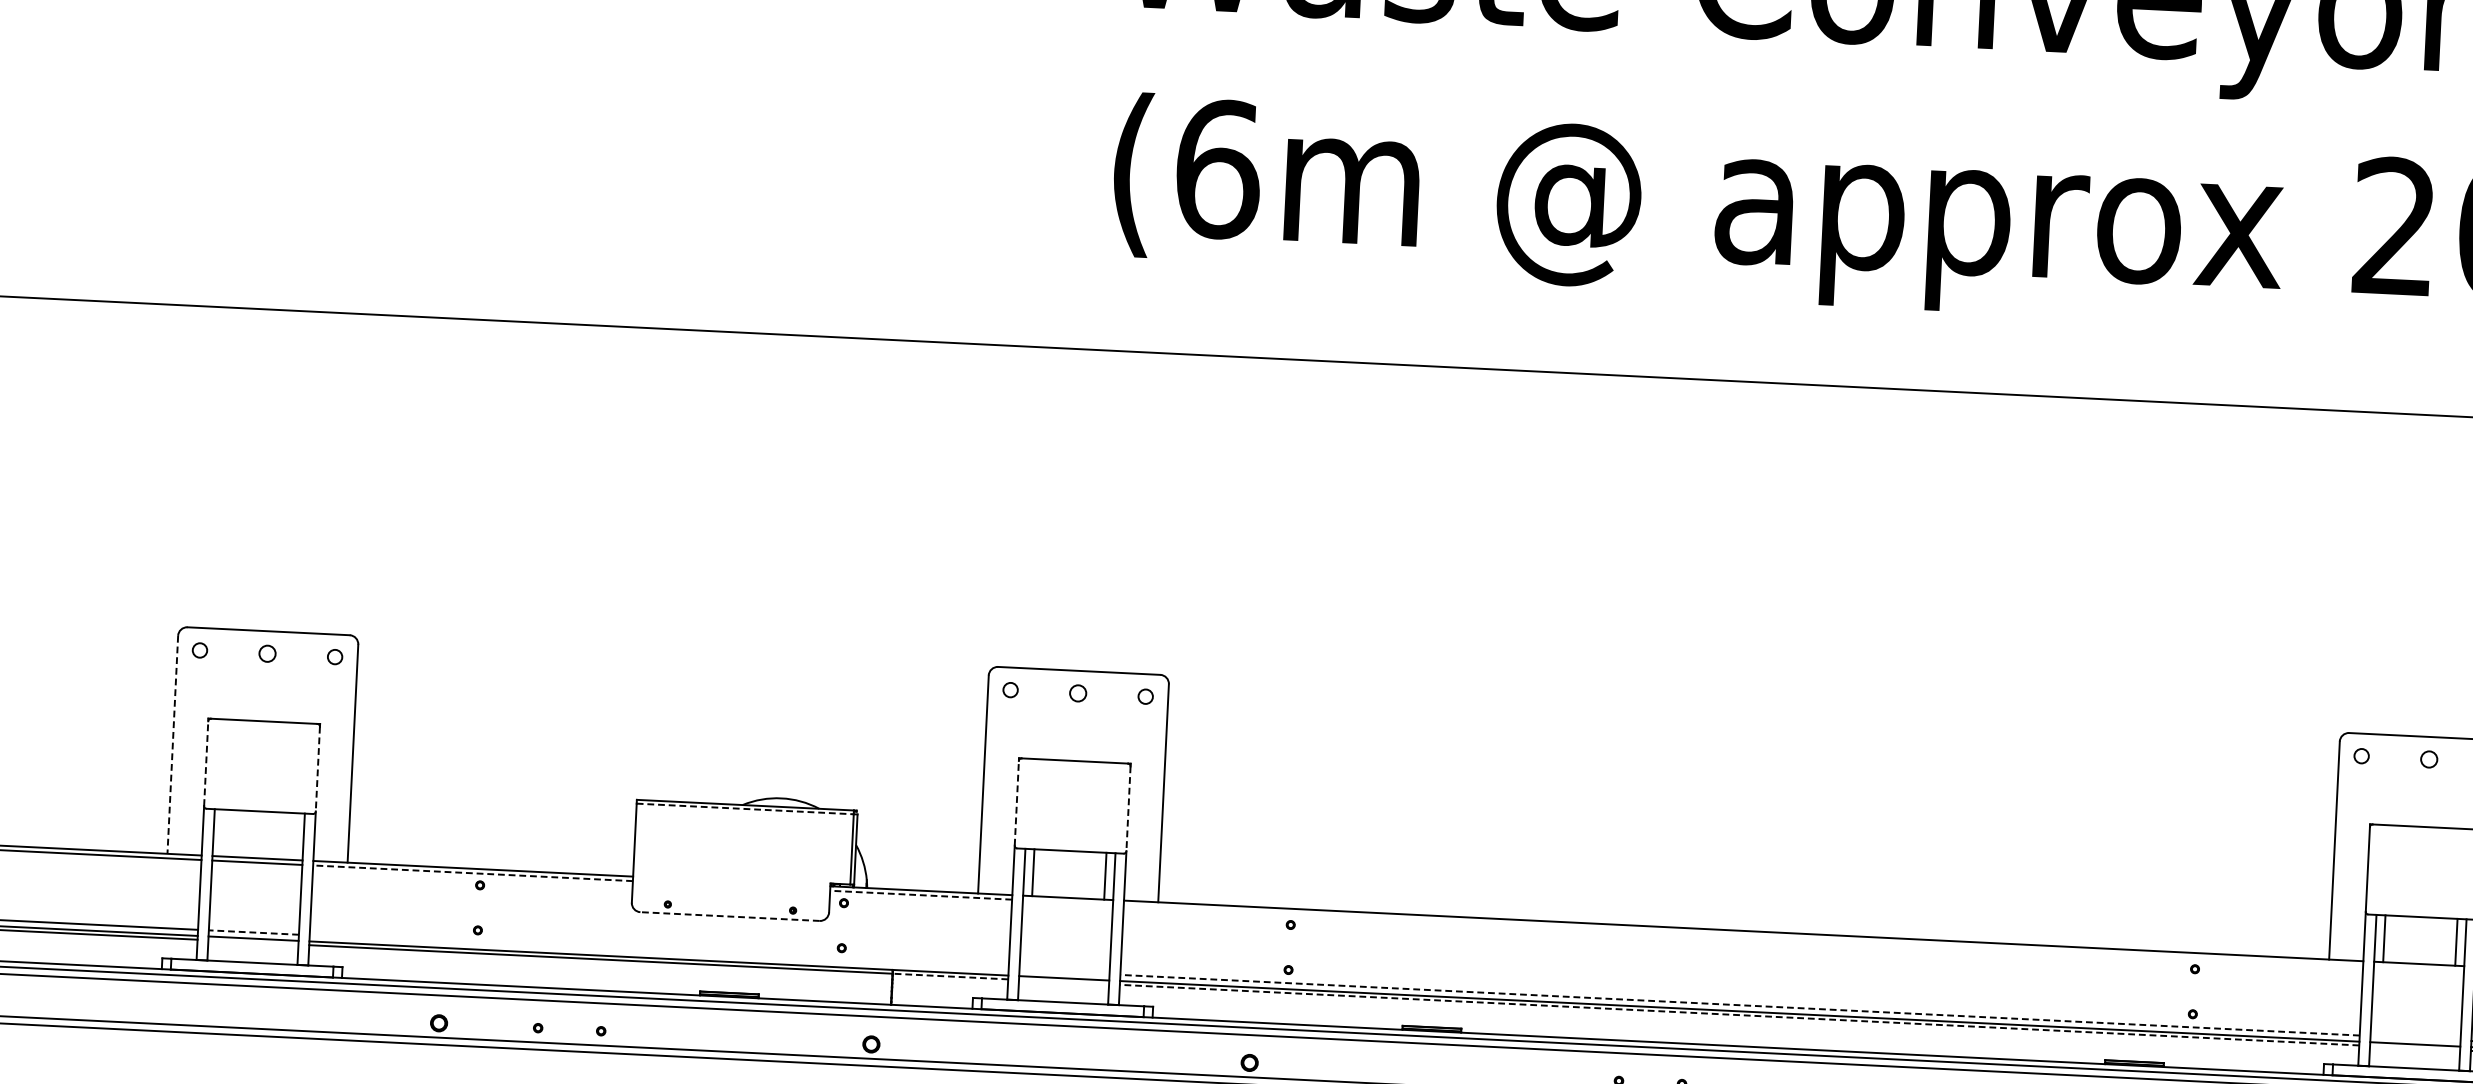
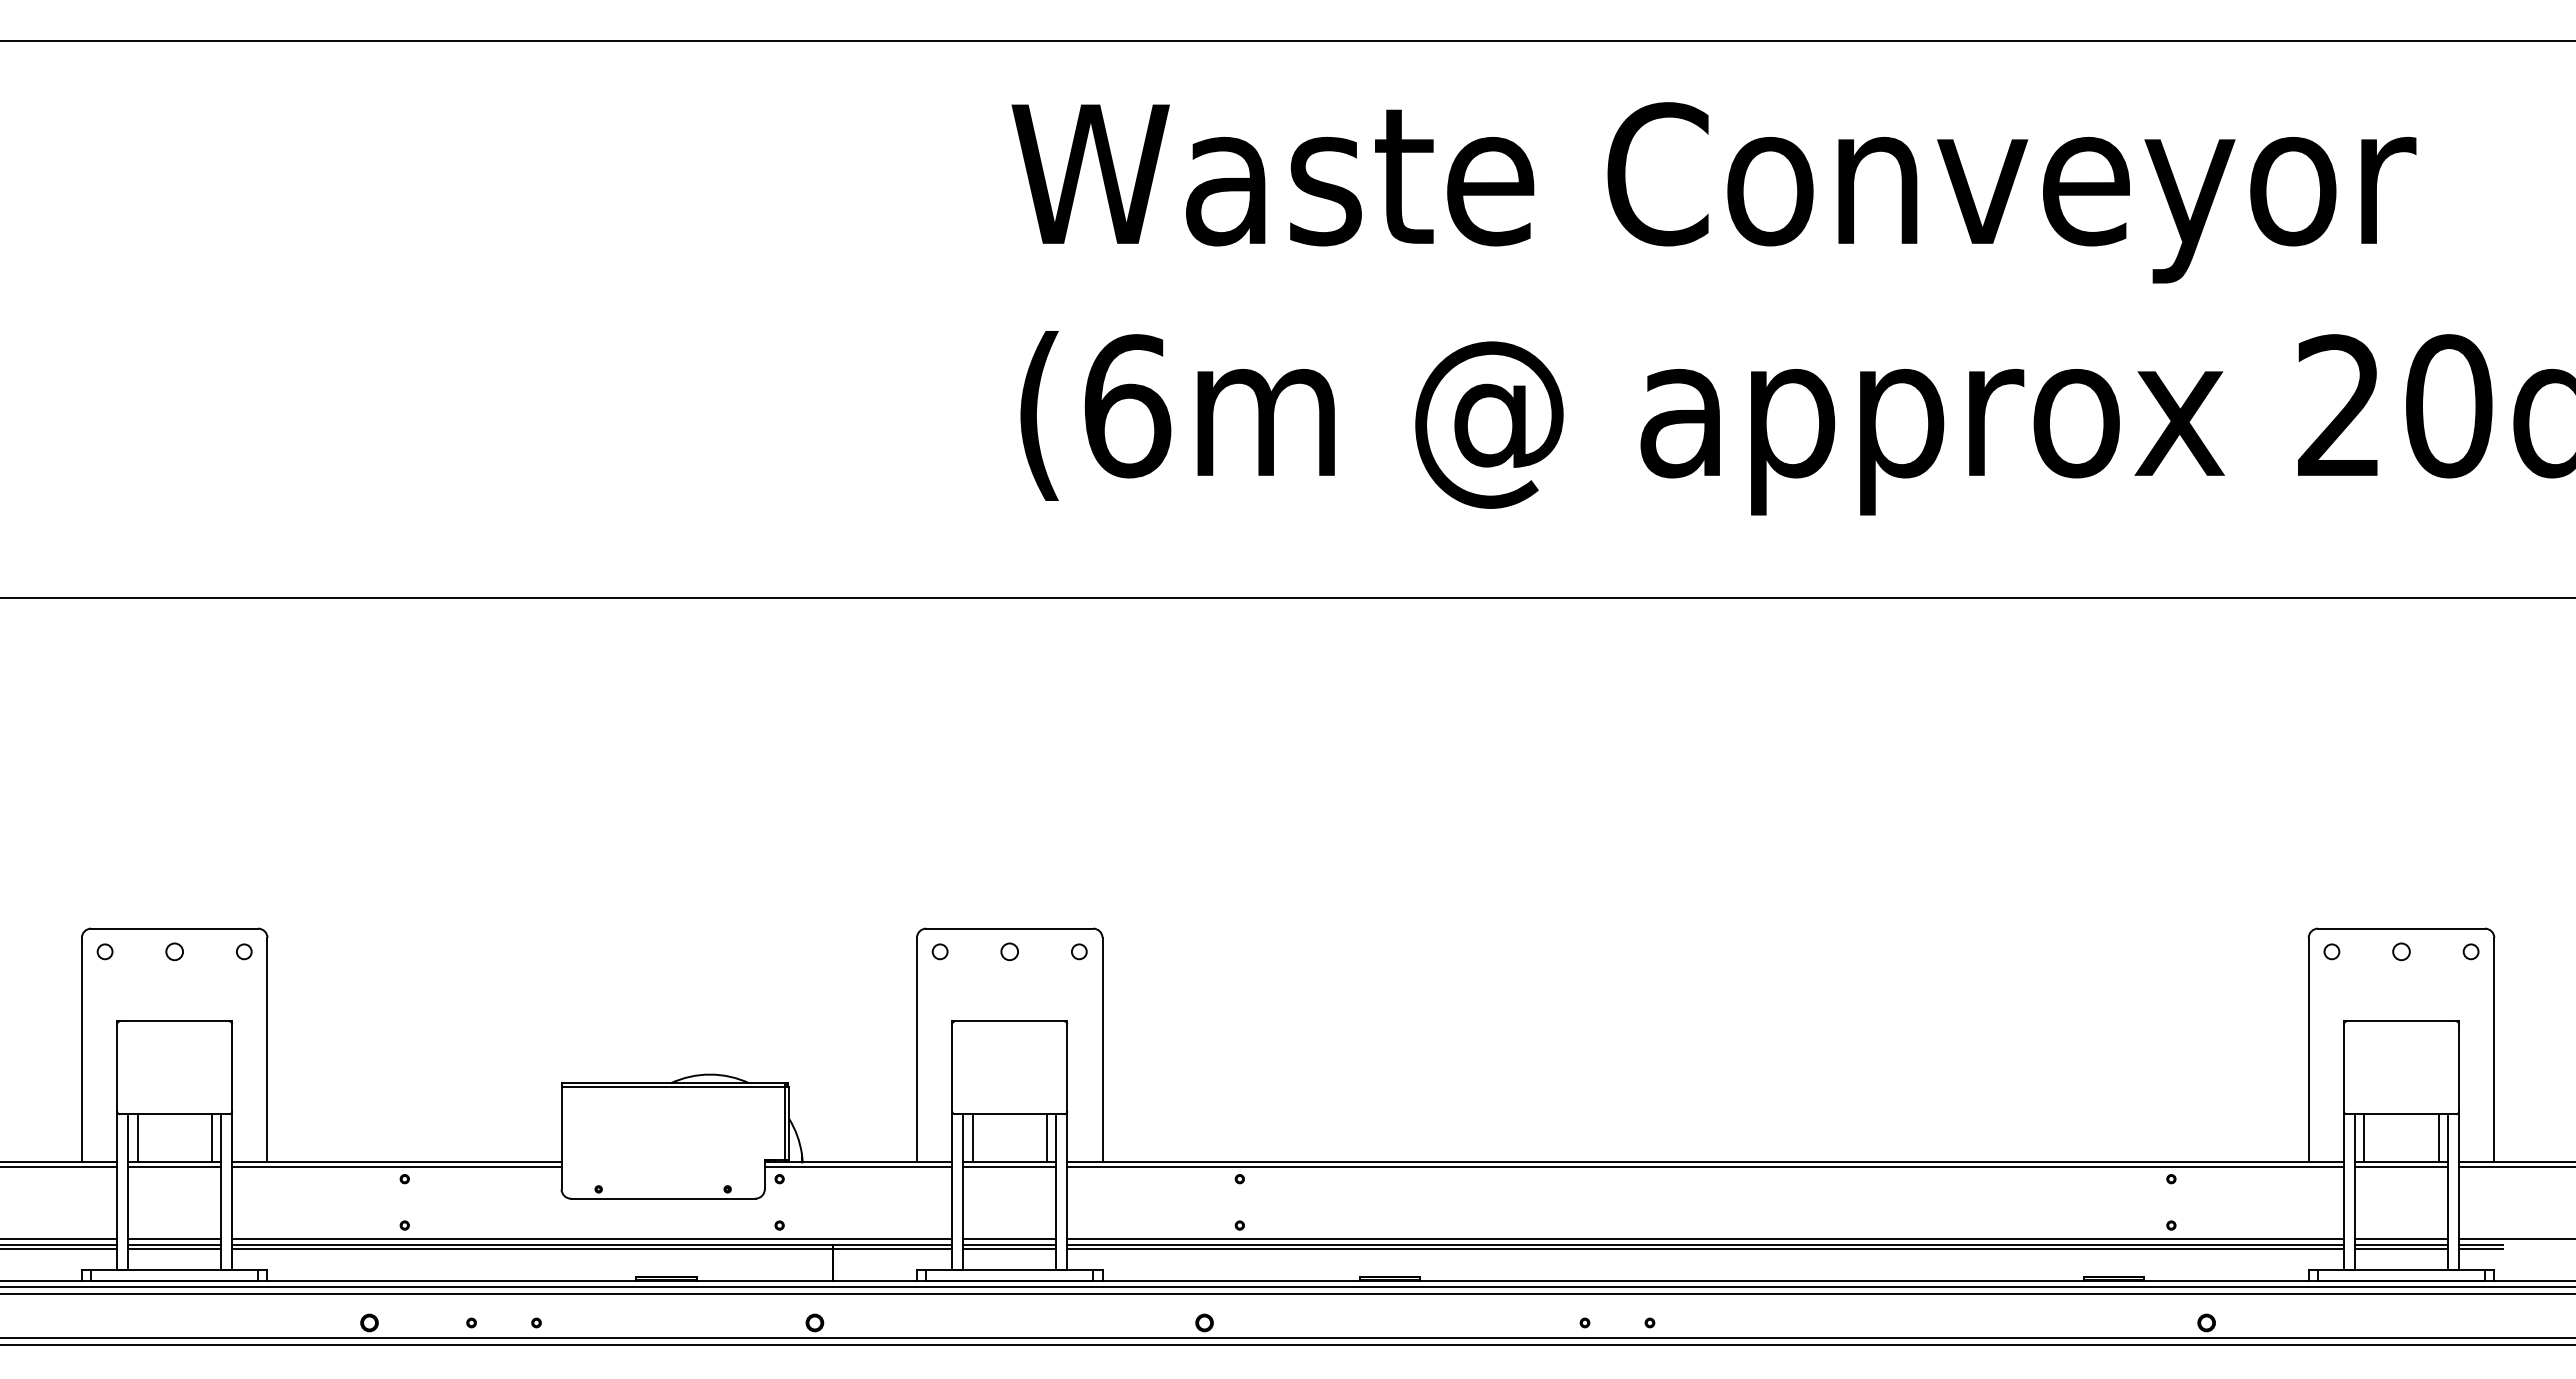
line: (172, 745) -> (81, 1050), dashed -> solid
line: (206, 763) -> (117, 1067), dashed -> solid
line: (318, 768) -> (232, 1067), dashed -> solid
line: (1017, 802) -> (952, 1067), dashed -> solid
line: (1128, 808) -> (1067, 1067), dashed -> solid
line: (745, 809) -> (673, 1087), dashed -> solid
line: (222, 833) -> (137, 1138), added
line: (294, 836) -> (211, 1138), added
line: (472, 873) -> (396, 1167), dashed -> solid
line: (921, 895) -> (858, 1167), dashed -> solid
line: (1067, 902) -> (1009, 1167), added
line: (729, 916) -> (662, 1198), dashed -> solid
line: (253, 933) -> (174, 1239), dashed -> solid
line: (1743, 935) -> (1705, 1167), added
line: (253, 942) -> (174, 1249), added
line: (659, 952) -> (592, 1239), added
line: (2418, 968) -> (2401, 1167), added
line: (1064, 972) -> (1009, 1239), added
line: (950, 976) -> (892, 1249), dashed -> solid
line: (1063, 982) -> (1009, 1249), added
line: (1739, 1005) -> (1705, 1239), dashed -> solid
line: (1739, 1015) -> (1705, 1249), dashed -> solid
line: (2415, 1038) -> (2401, 1239), added
line: (2415, 1048) -> (2401, 1249), added

